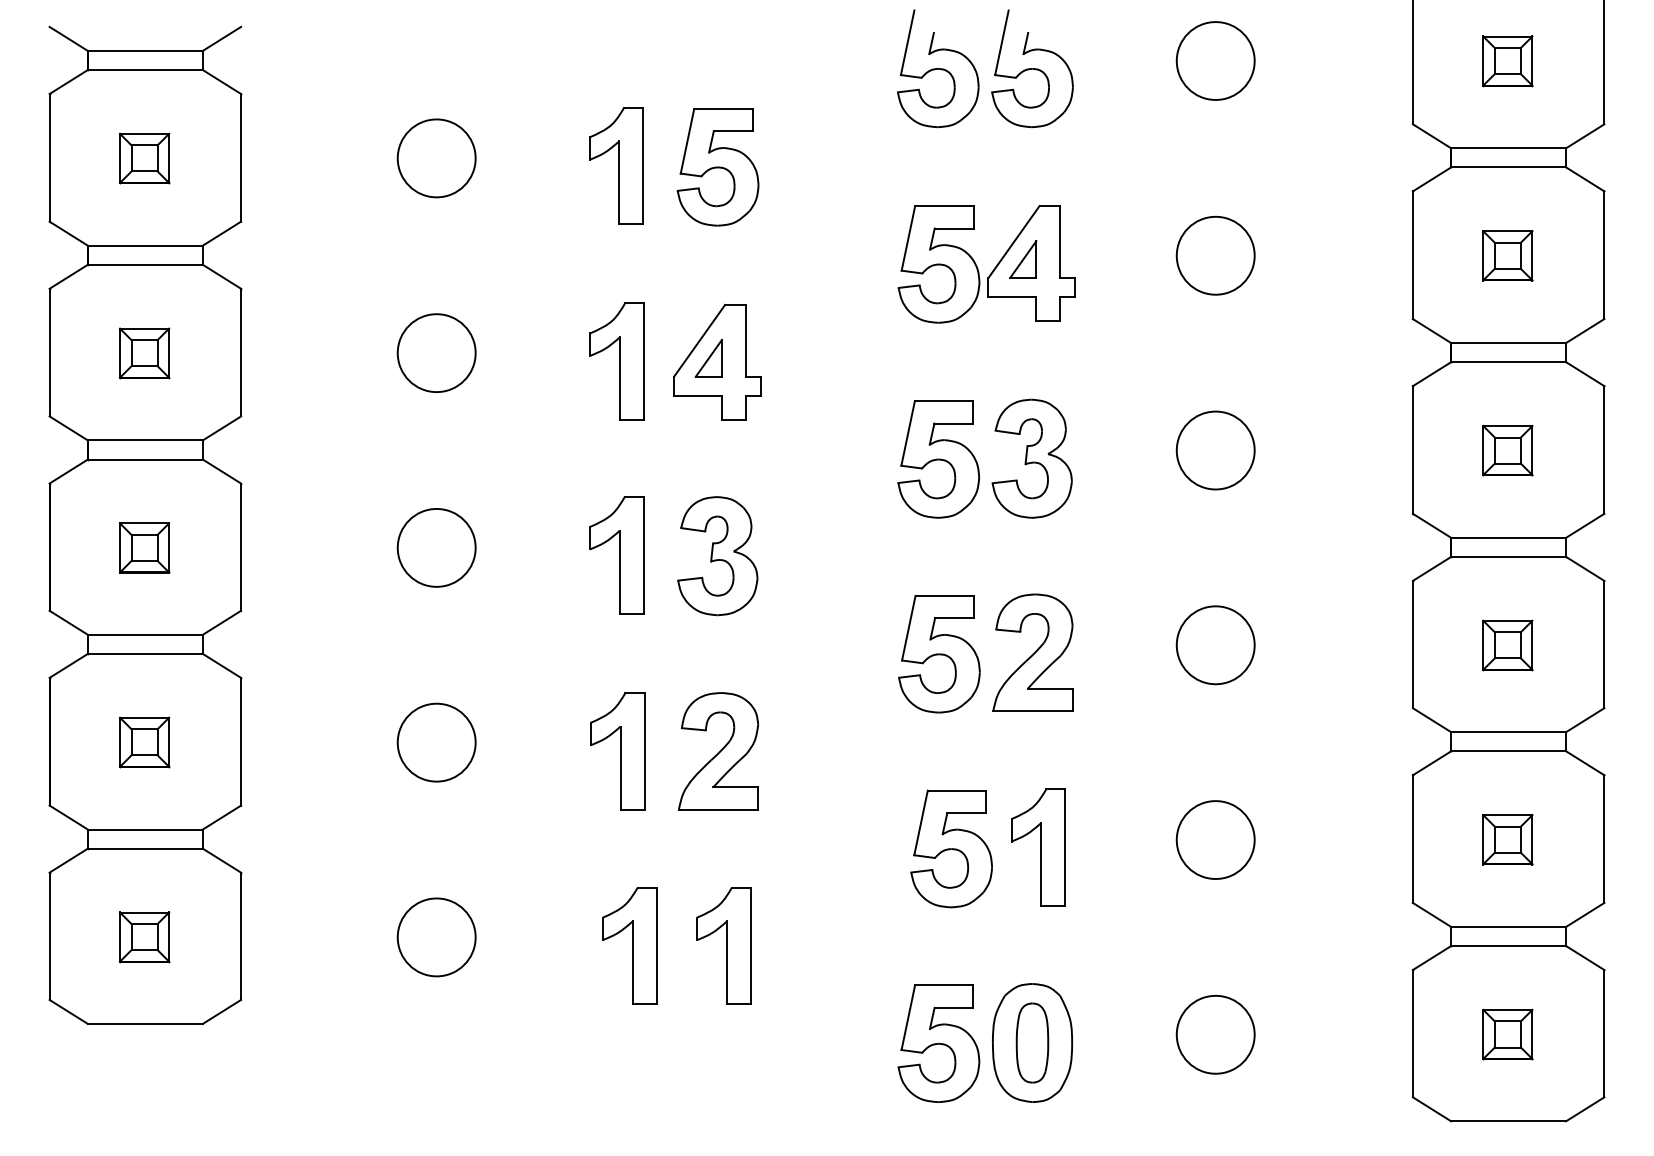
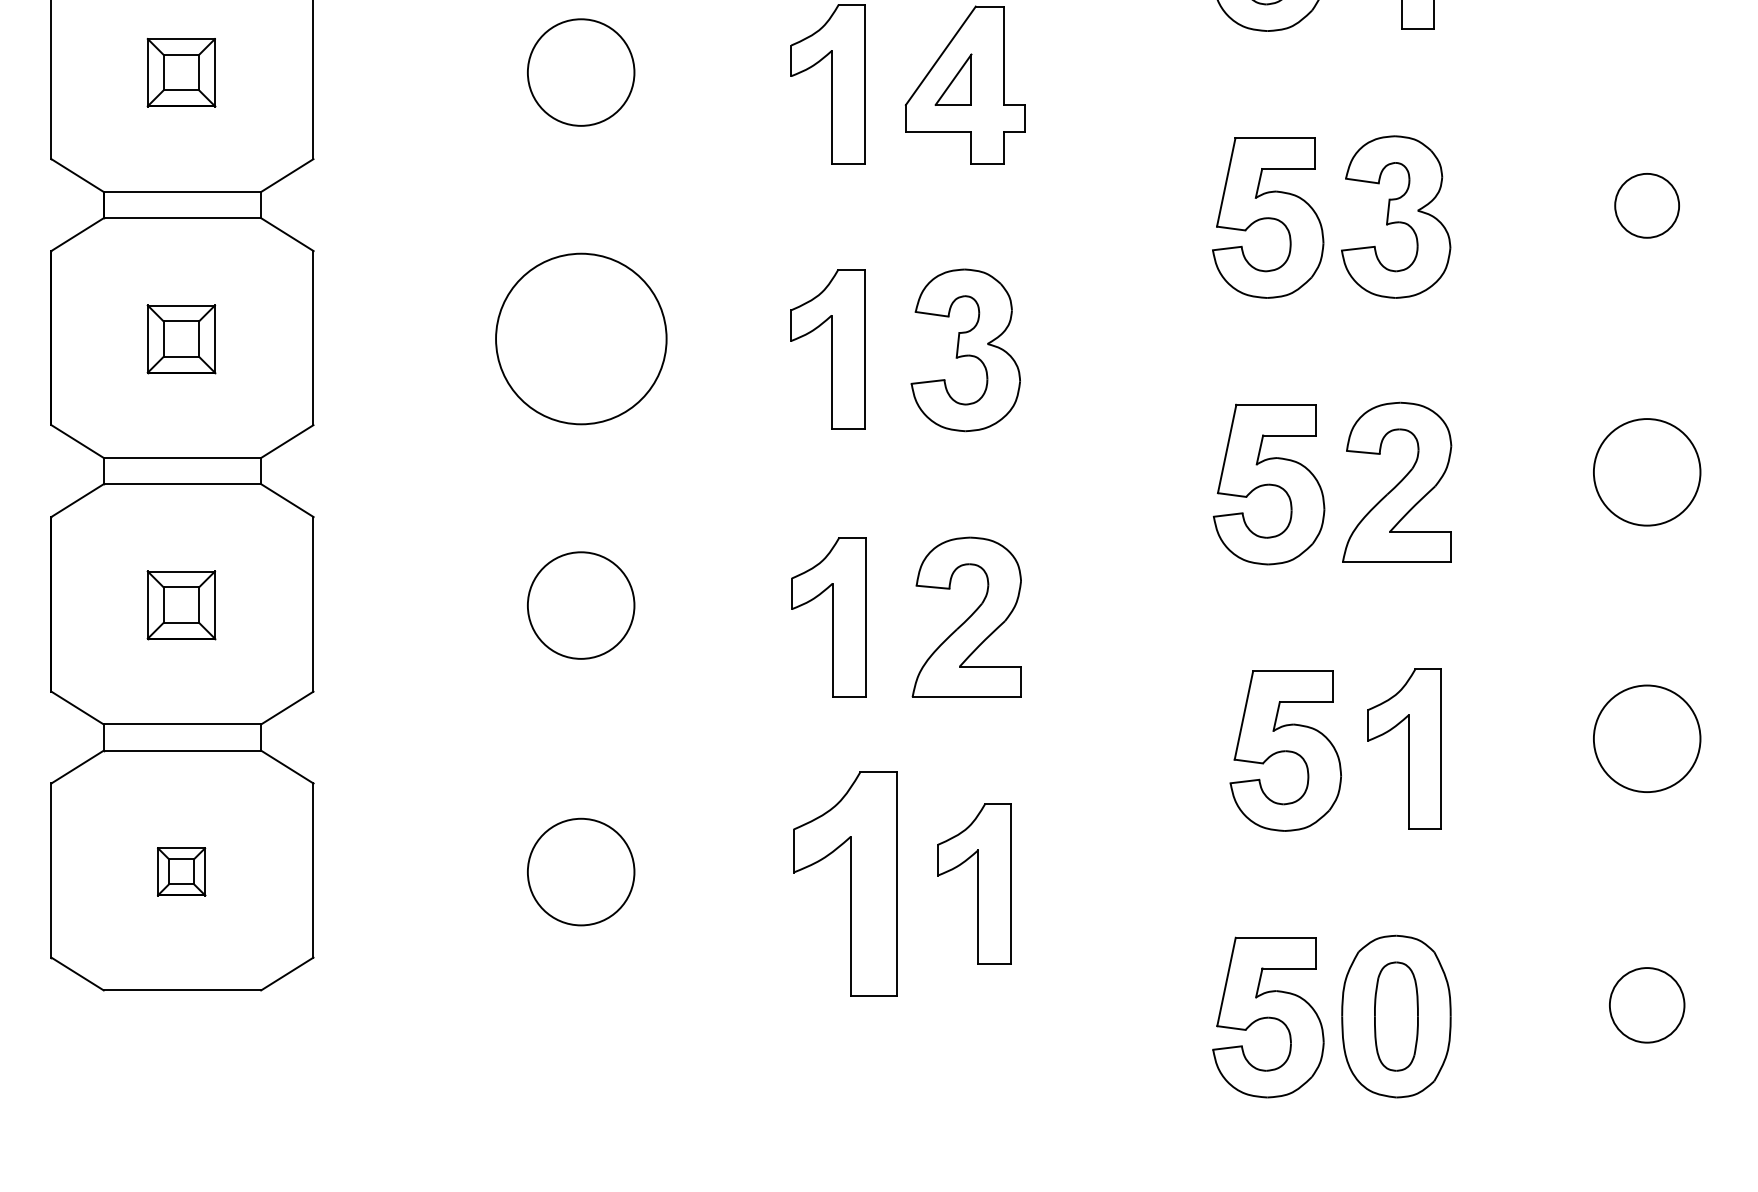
circle: (1215, 450) -> (1646, 205), size x0.6
circle: (436, 547) -> (580, 338), size x1.6
part: (144, 937) -> (181, 872), size x0.7
part: (629, 945) -> (844, 883), size x1.4
circle: (1215, 1034) -> (1646, 1004), size x0.7

